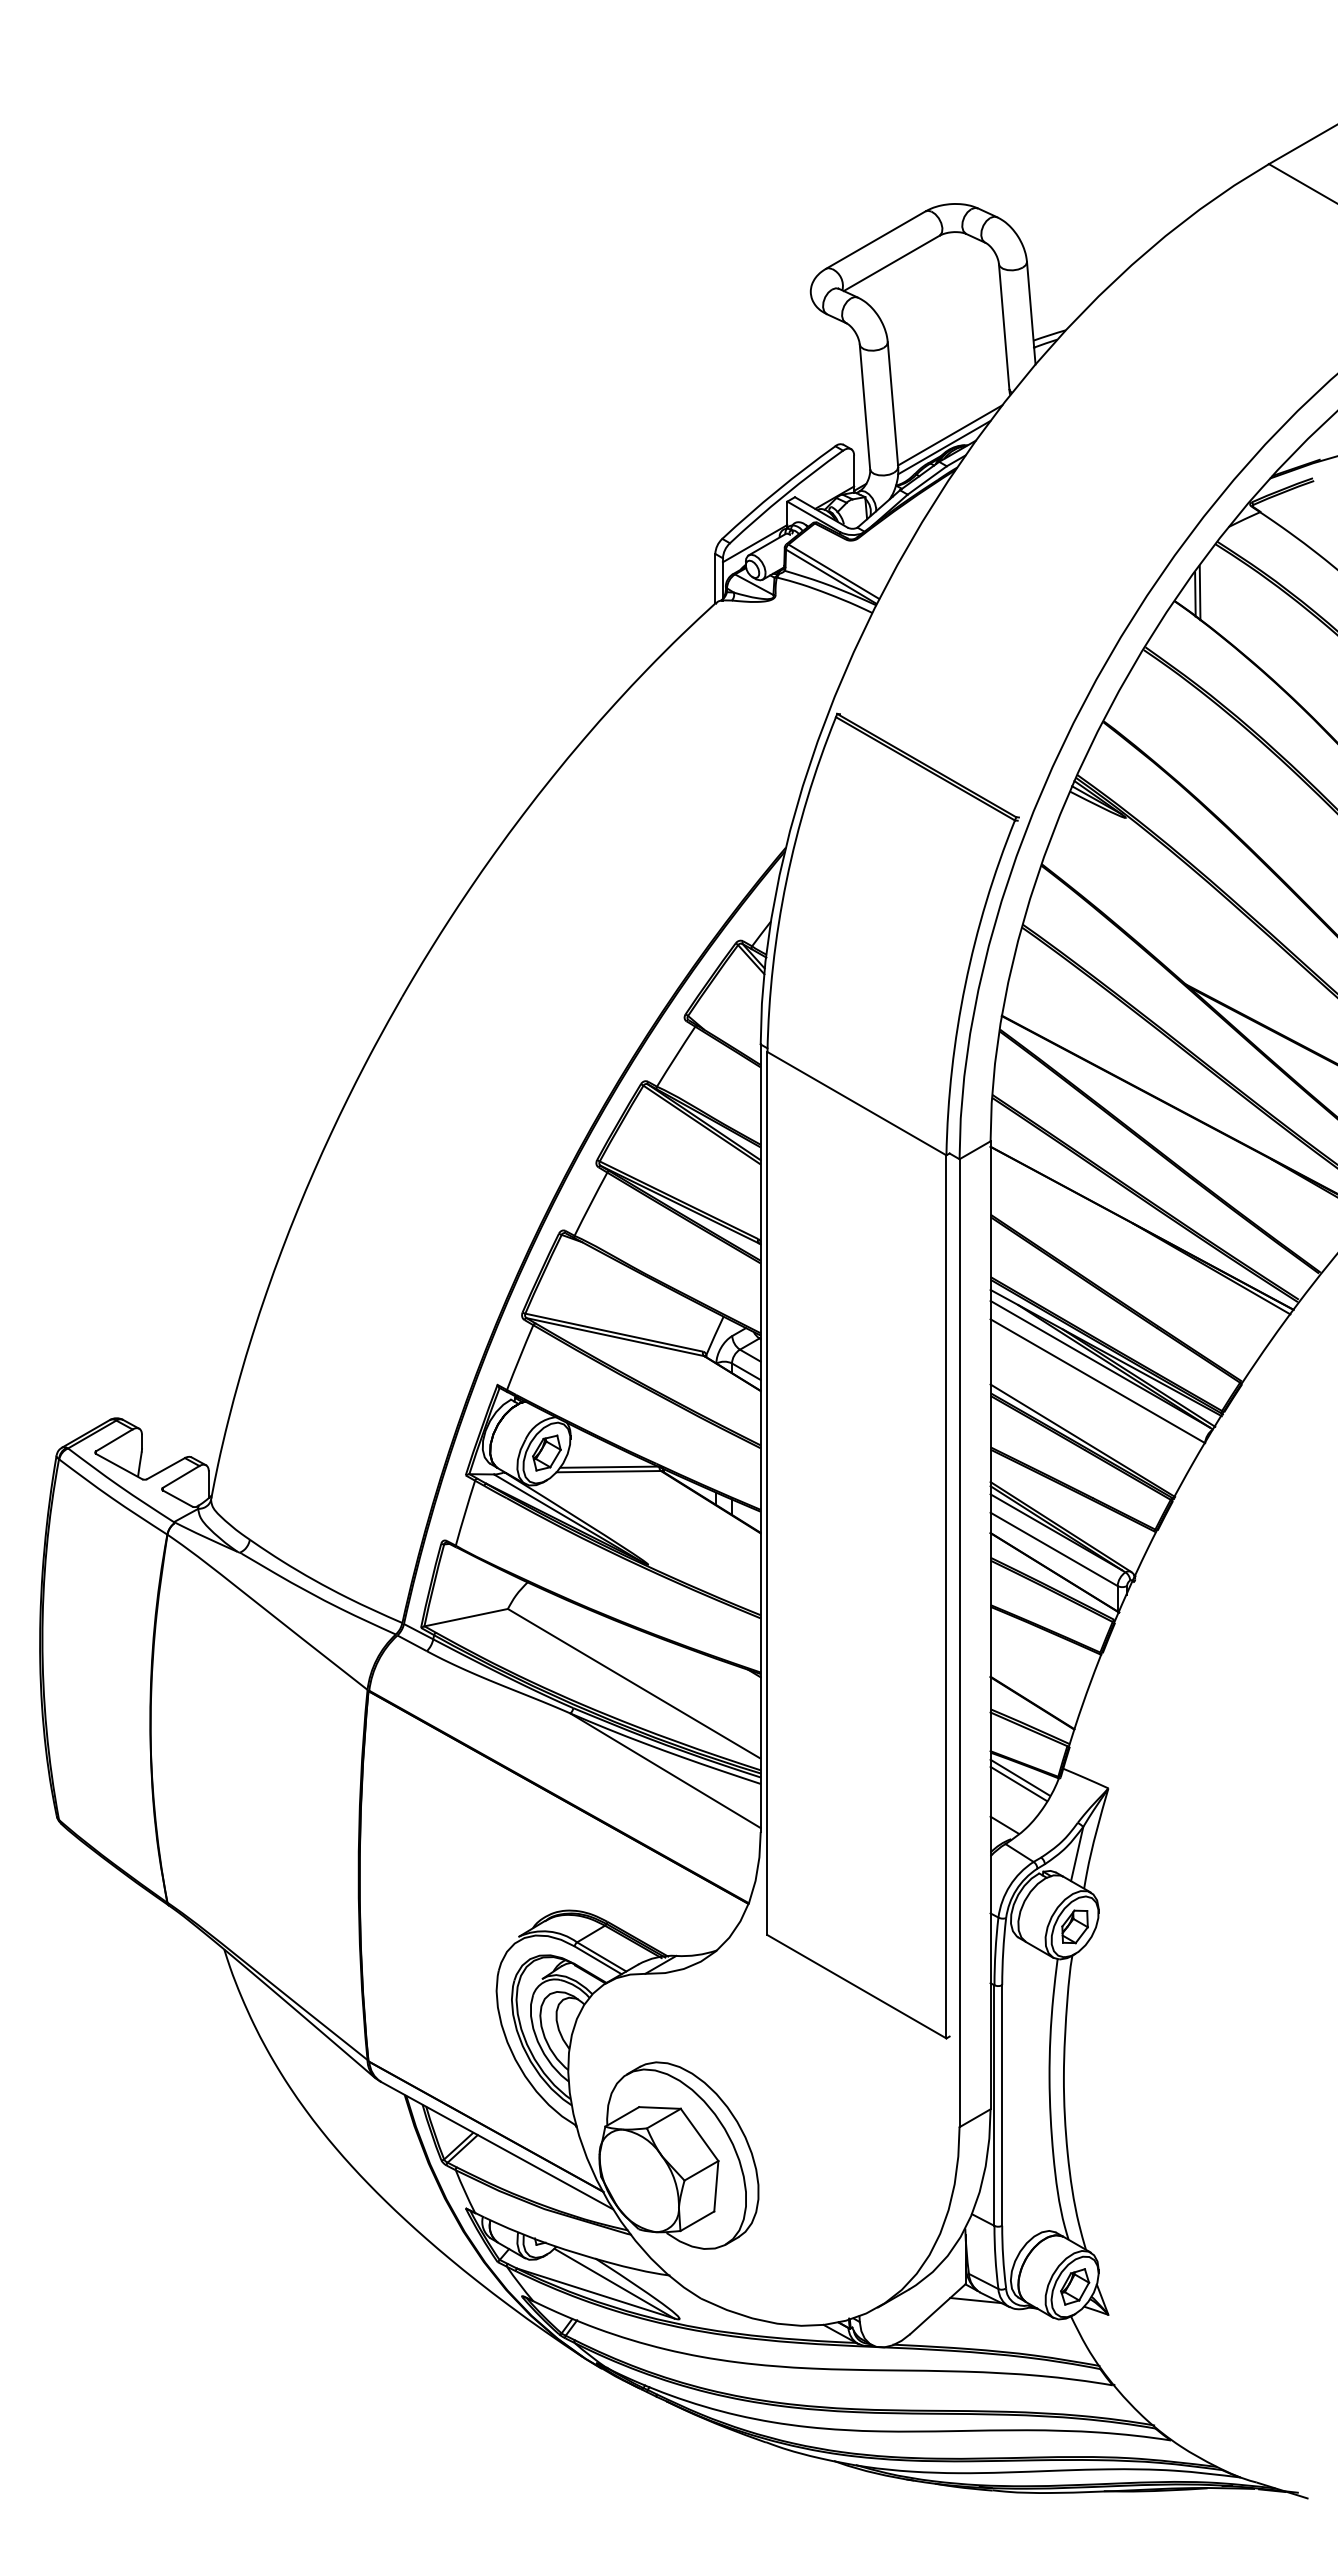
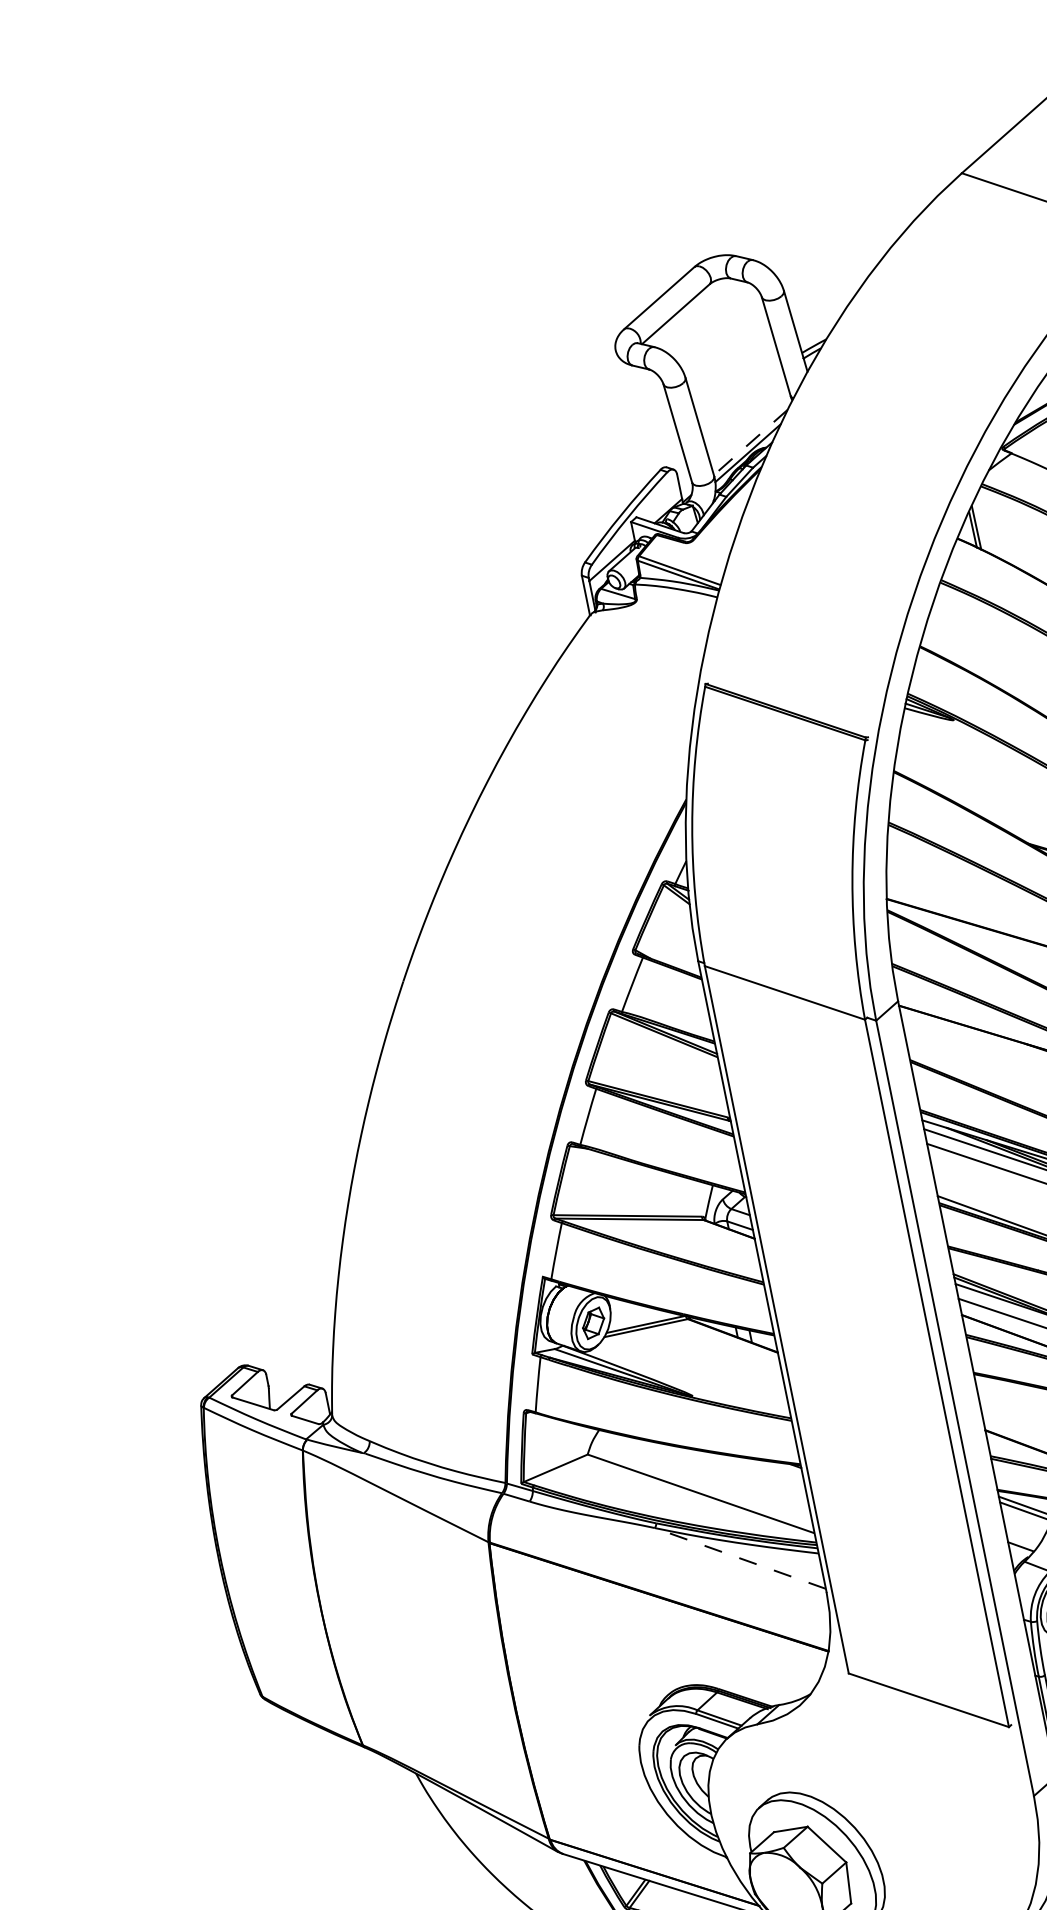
line: (949, 435) -> (750, 442), solid -> dashed
line: (665, 1770) -> (740, 1558), solid -> dashed

